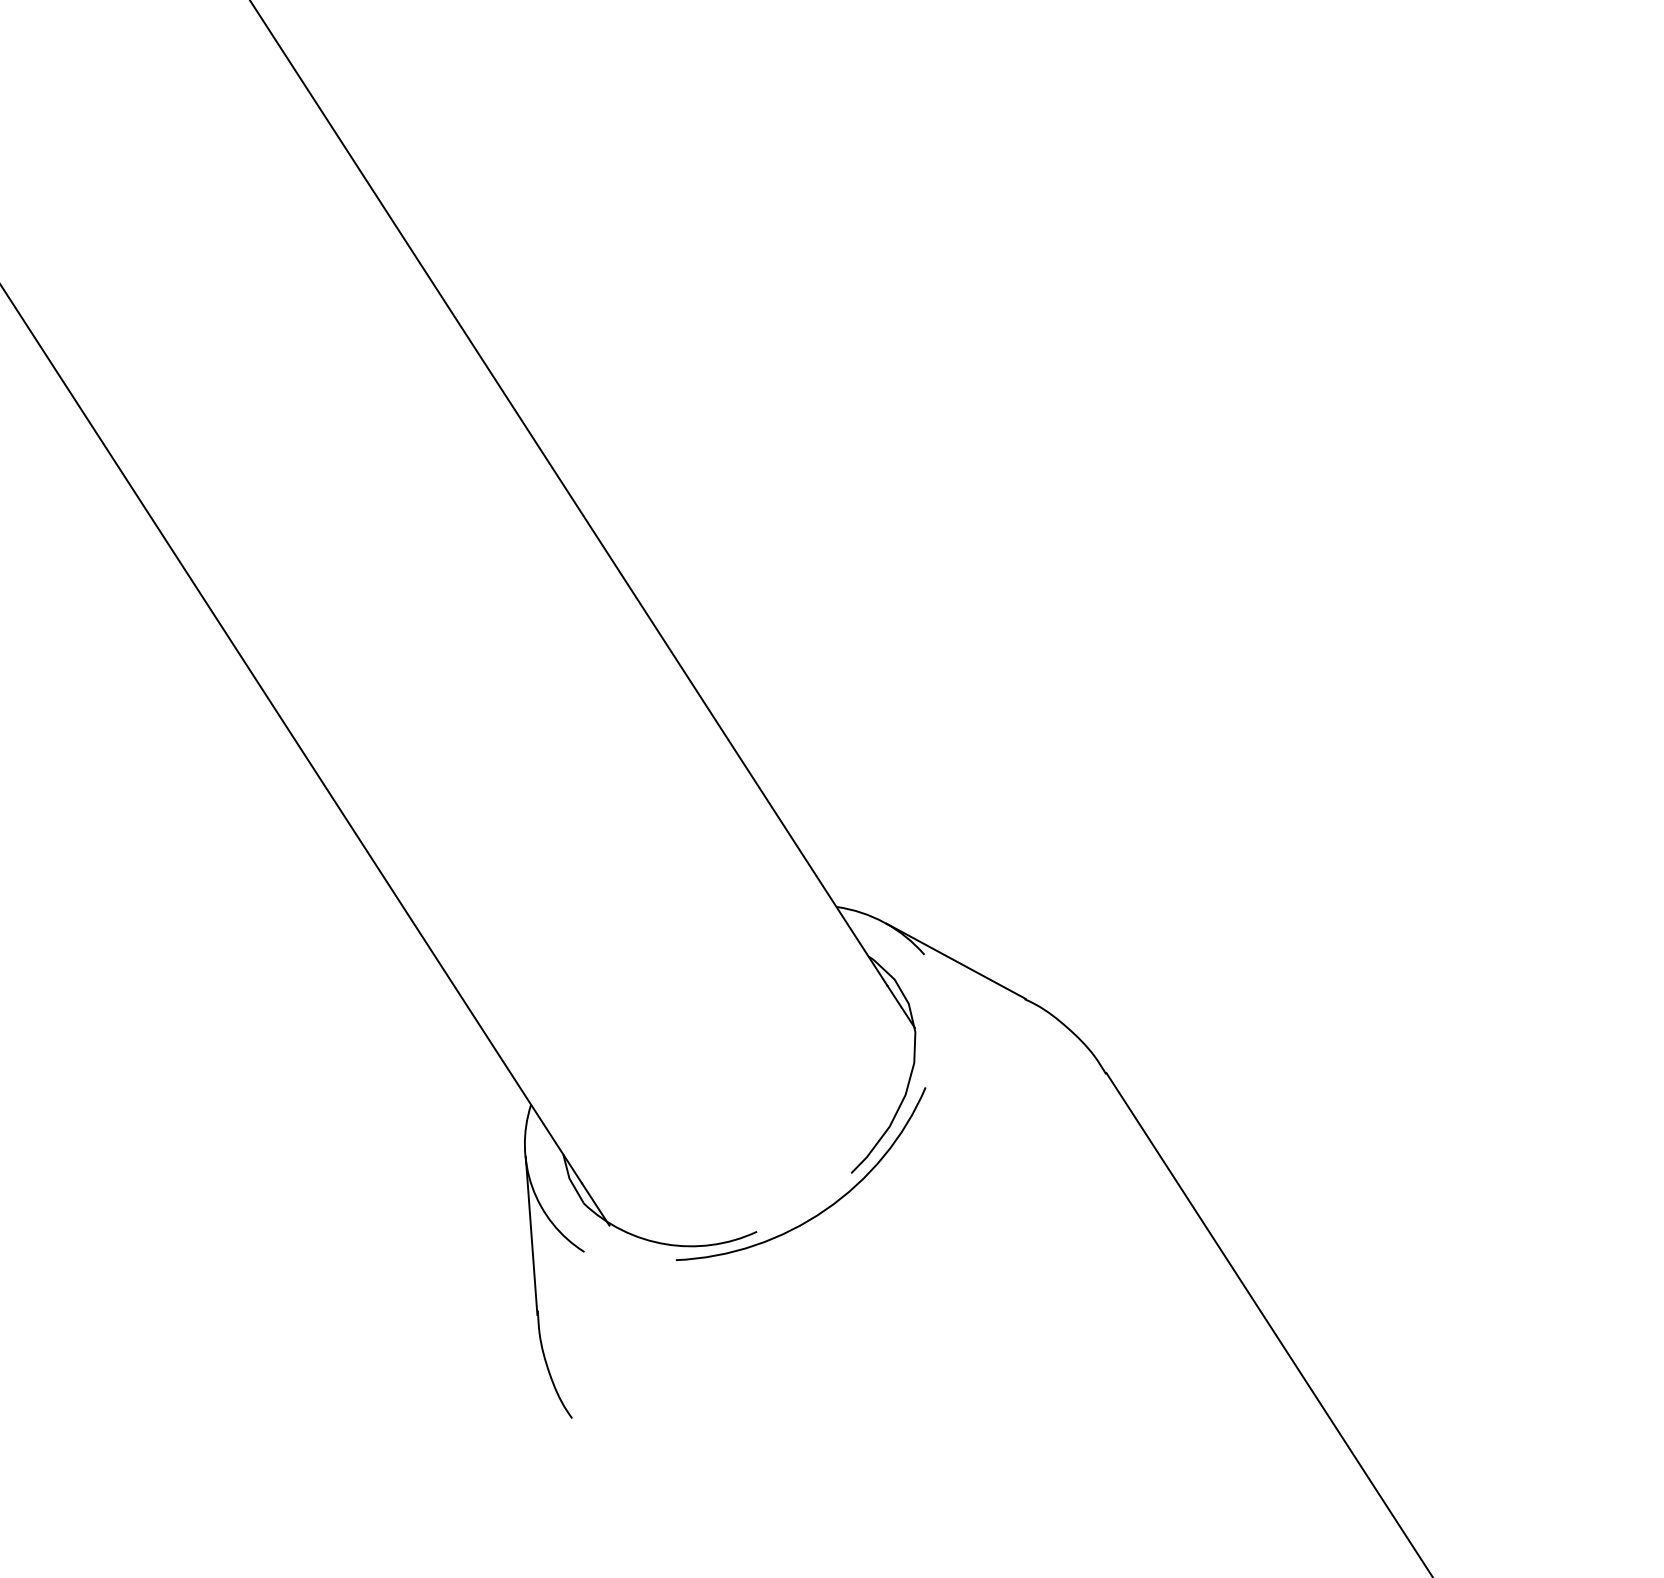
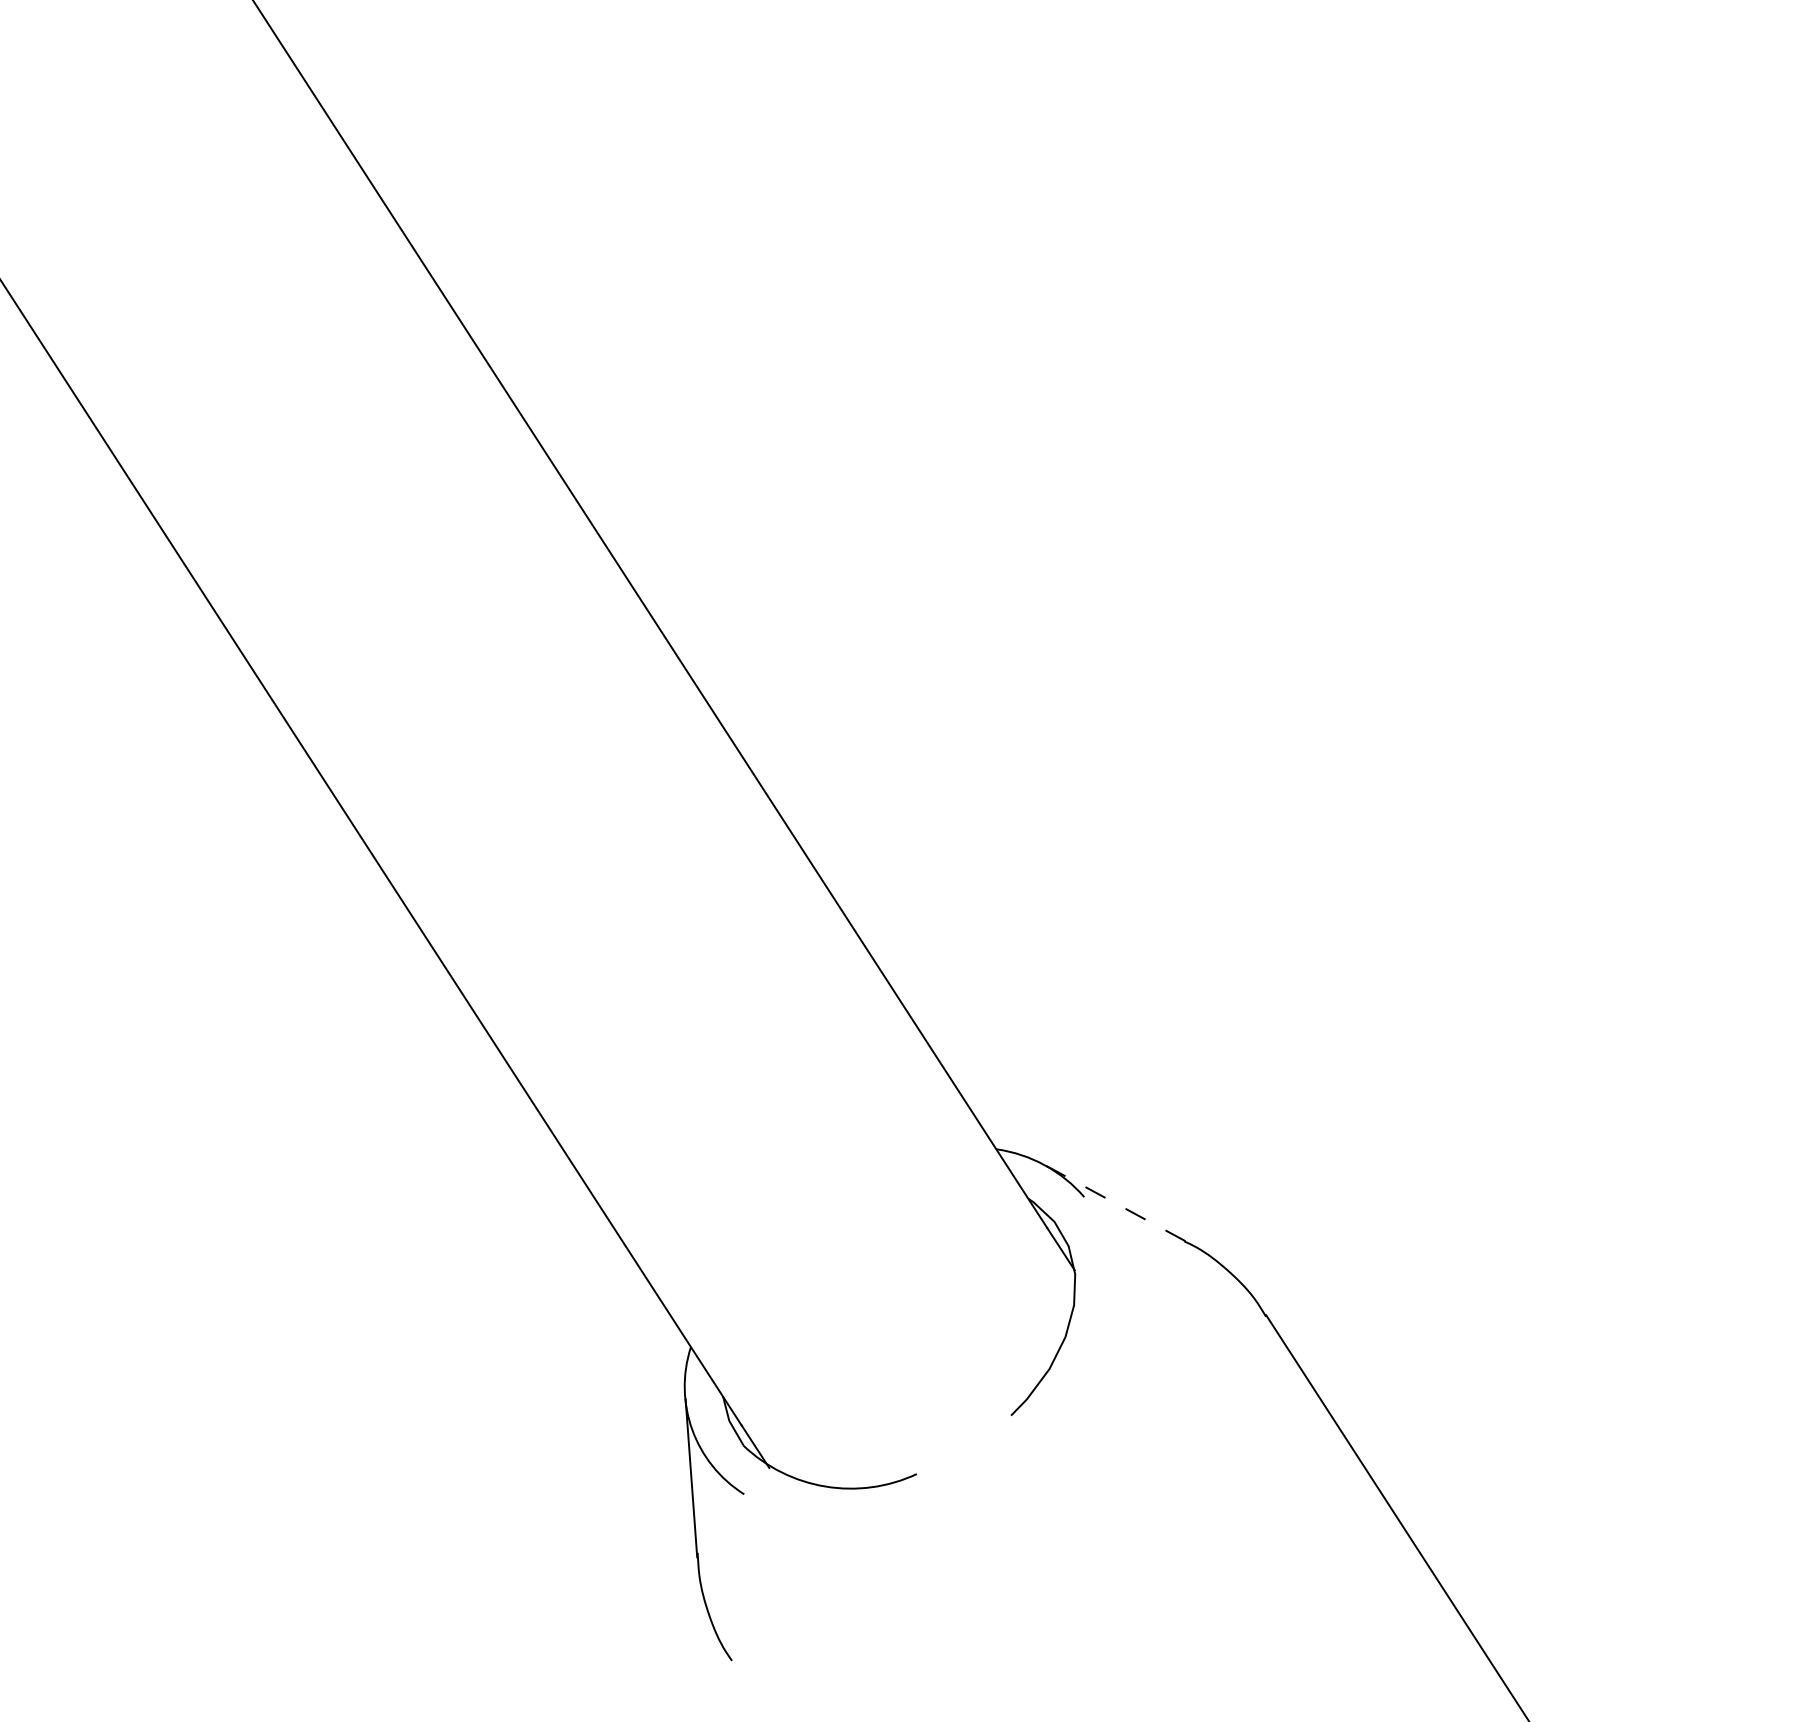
line: (955, 961) -> (1115, 1203), solid -> dashed
arc: (825, 1208) -> (985, 1450), removed

